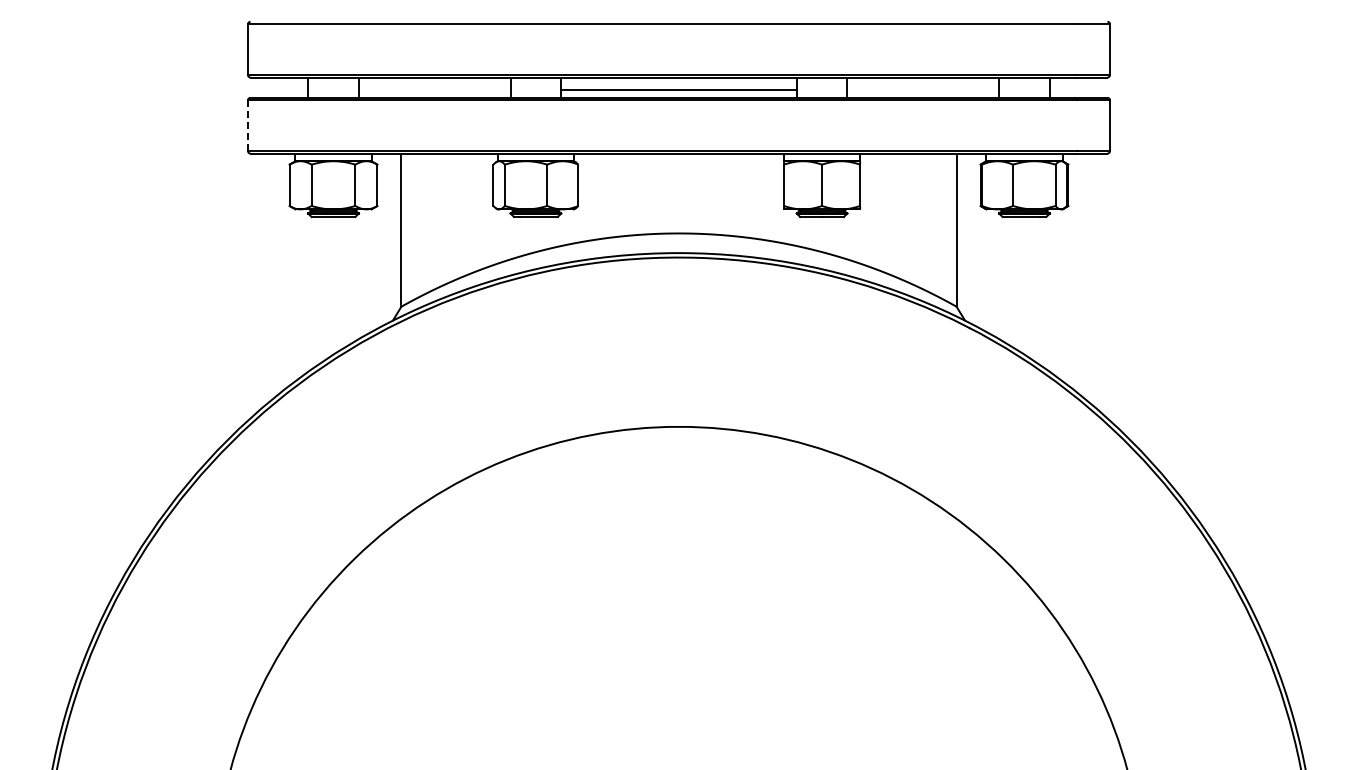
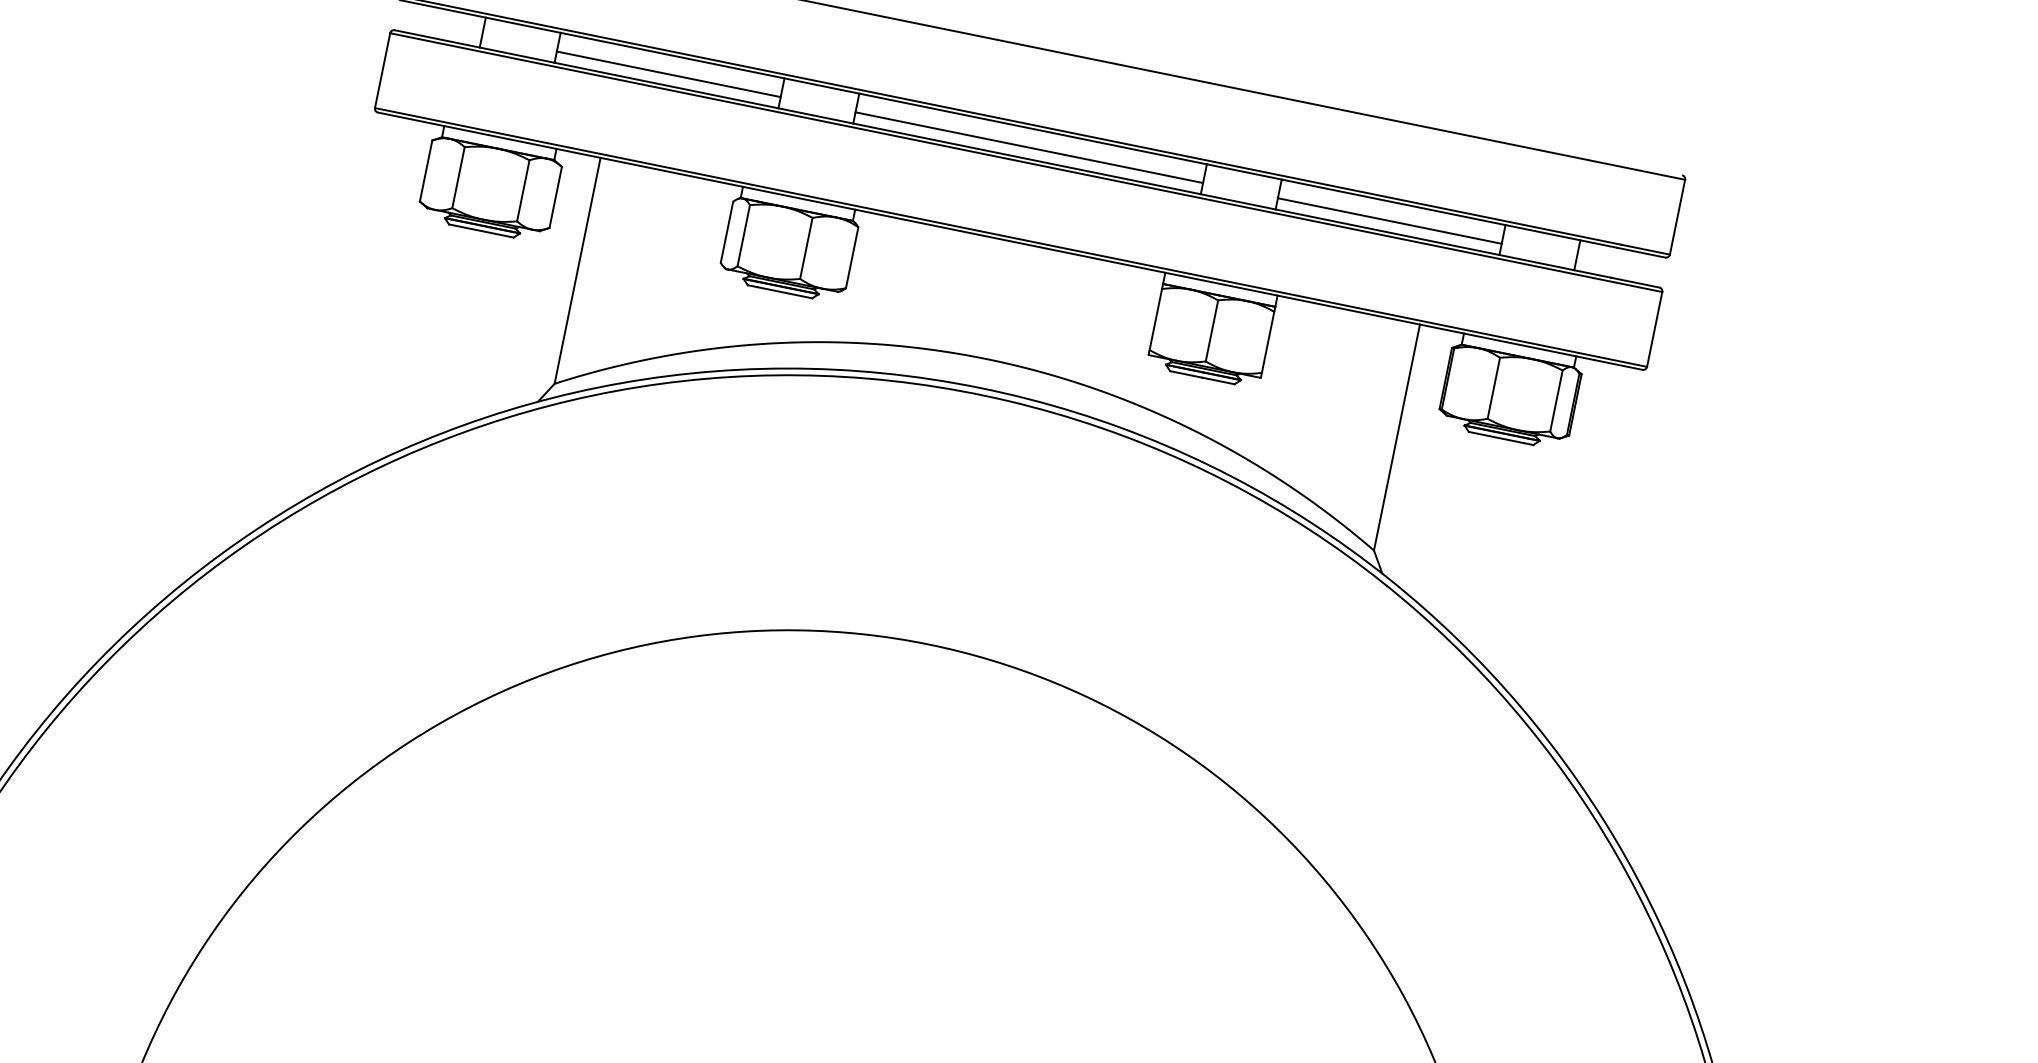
line: (434, 90) -> (668, 74), added
line: (923, 90) -> (1390, 221), added
line: (248, 126) -> (383, 71), dashed -> solid

